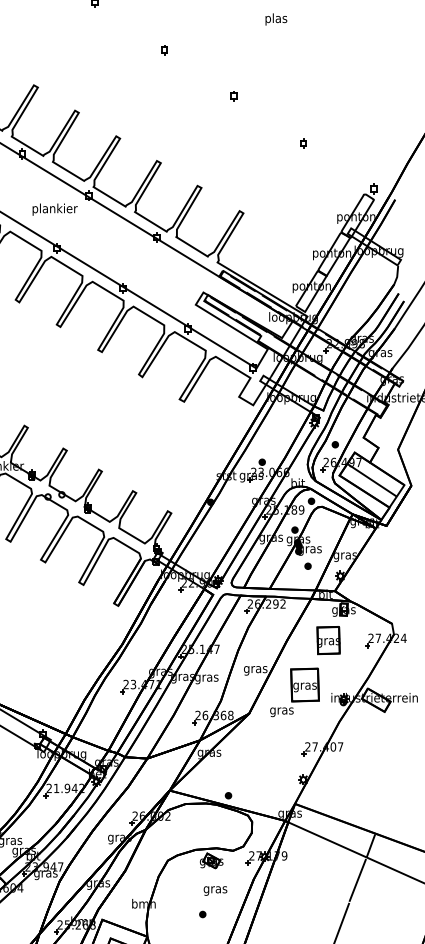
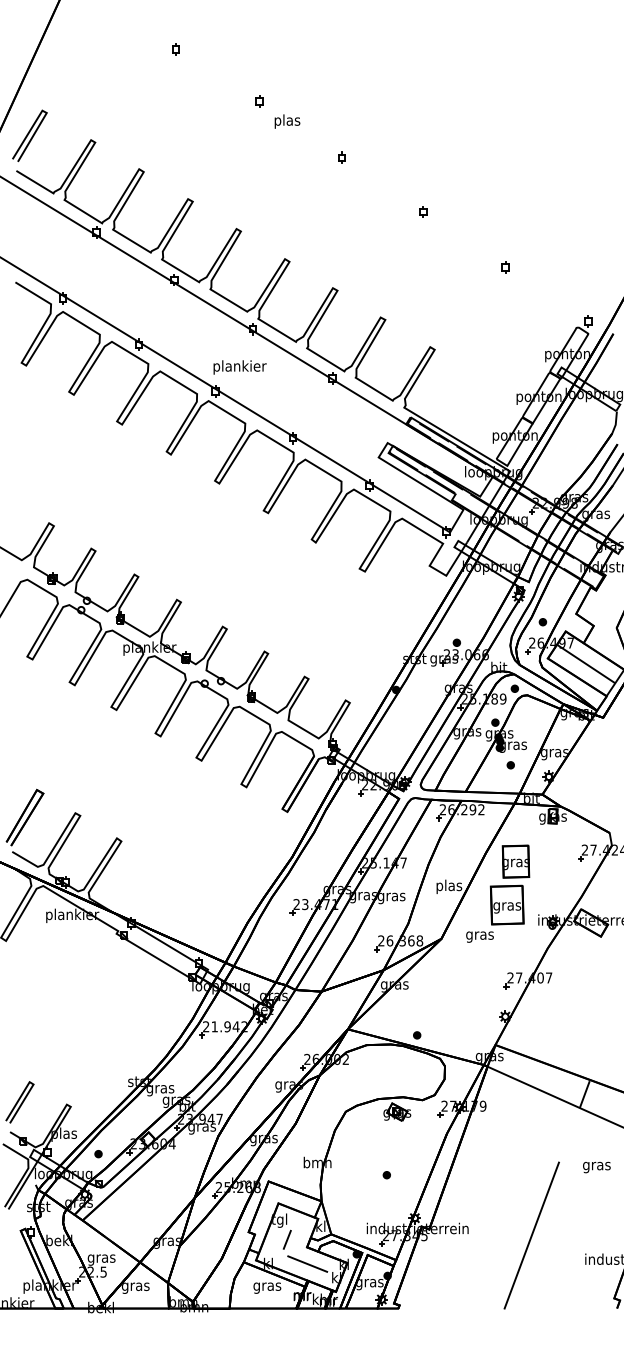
text: (276, 19) -> (287, 121), moved
text: (54, 209) -> (239, 367), moved
part: (328, 640) -> (515, 861), moved
text: (255, 669) -> (449, 886), gras -> plas
line: (357, 879) -> (568, 1134), removed
text: (215, 890) -> (596, 1167), moved

